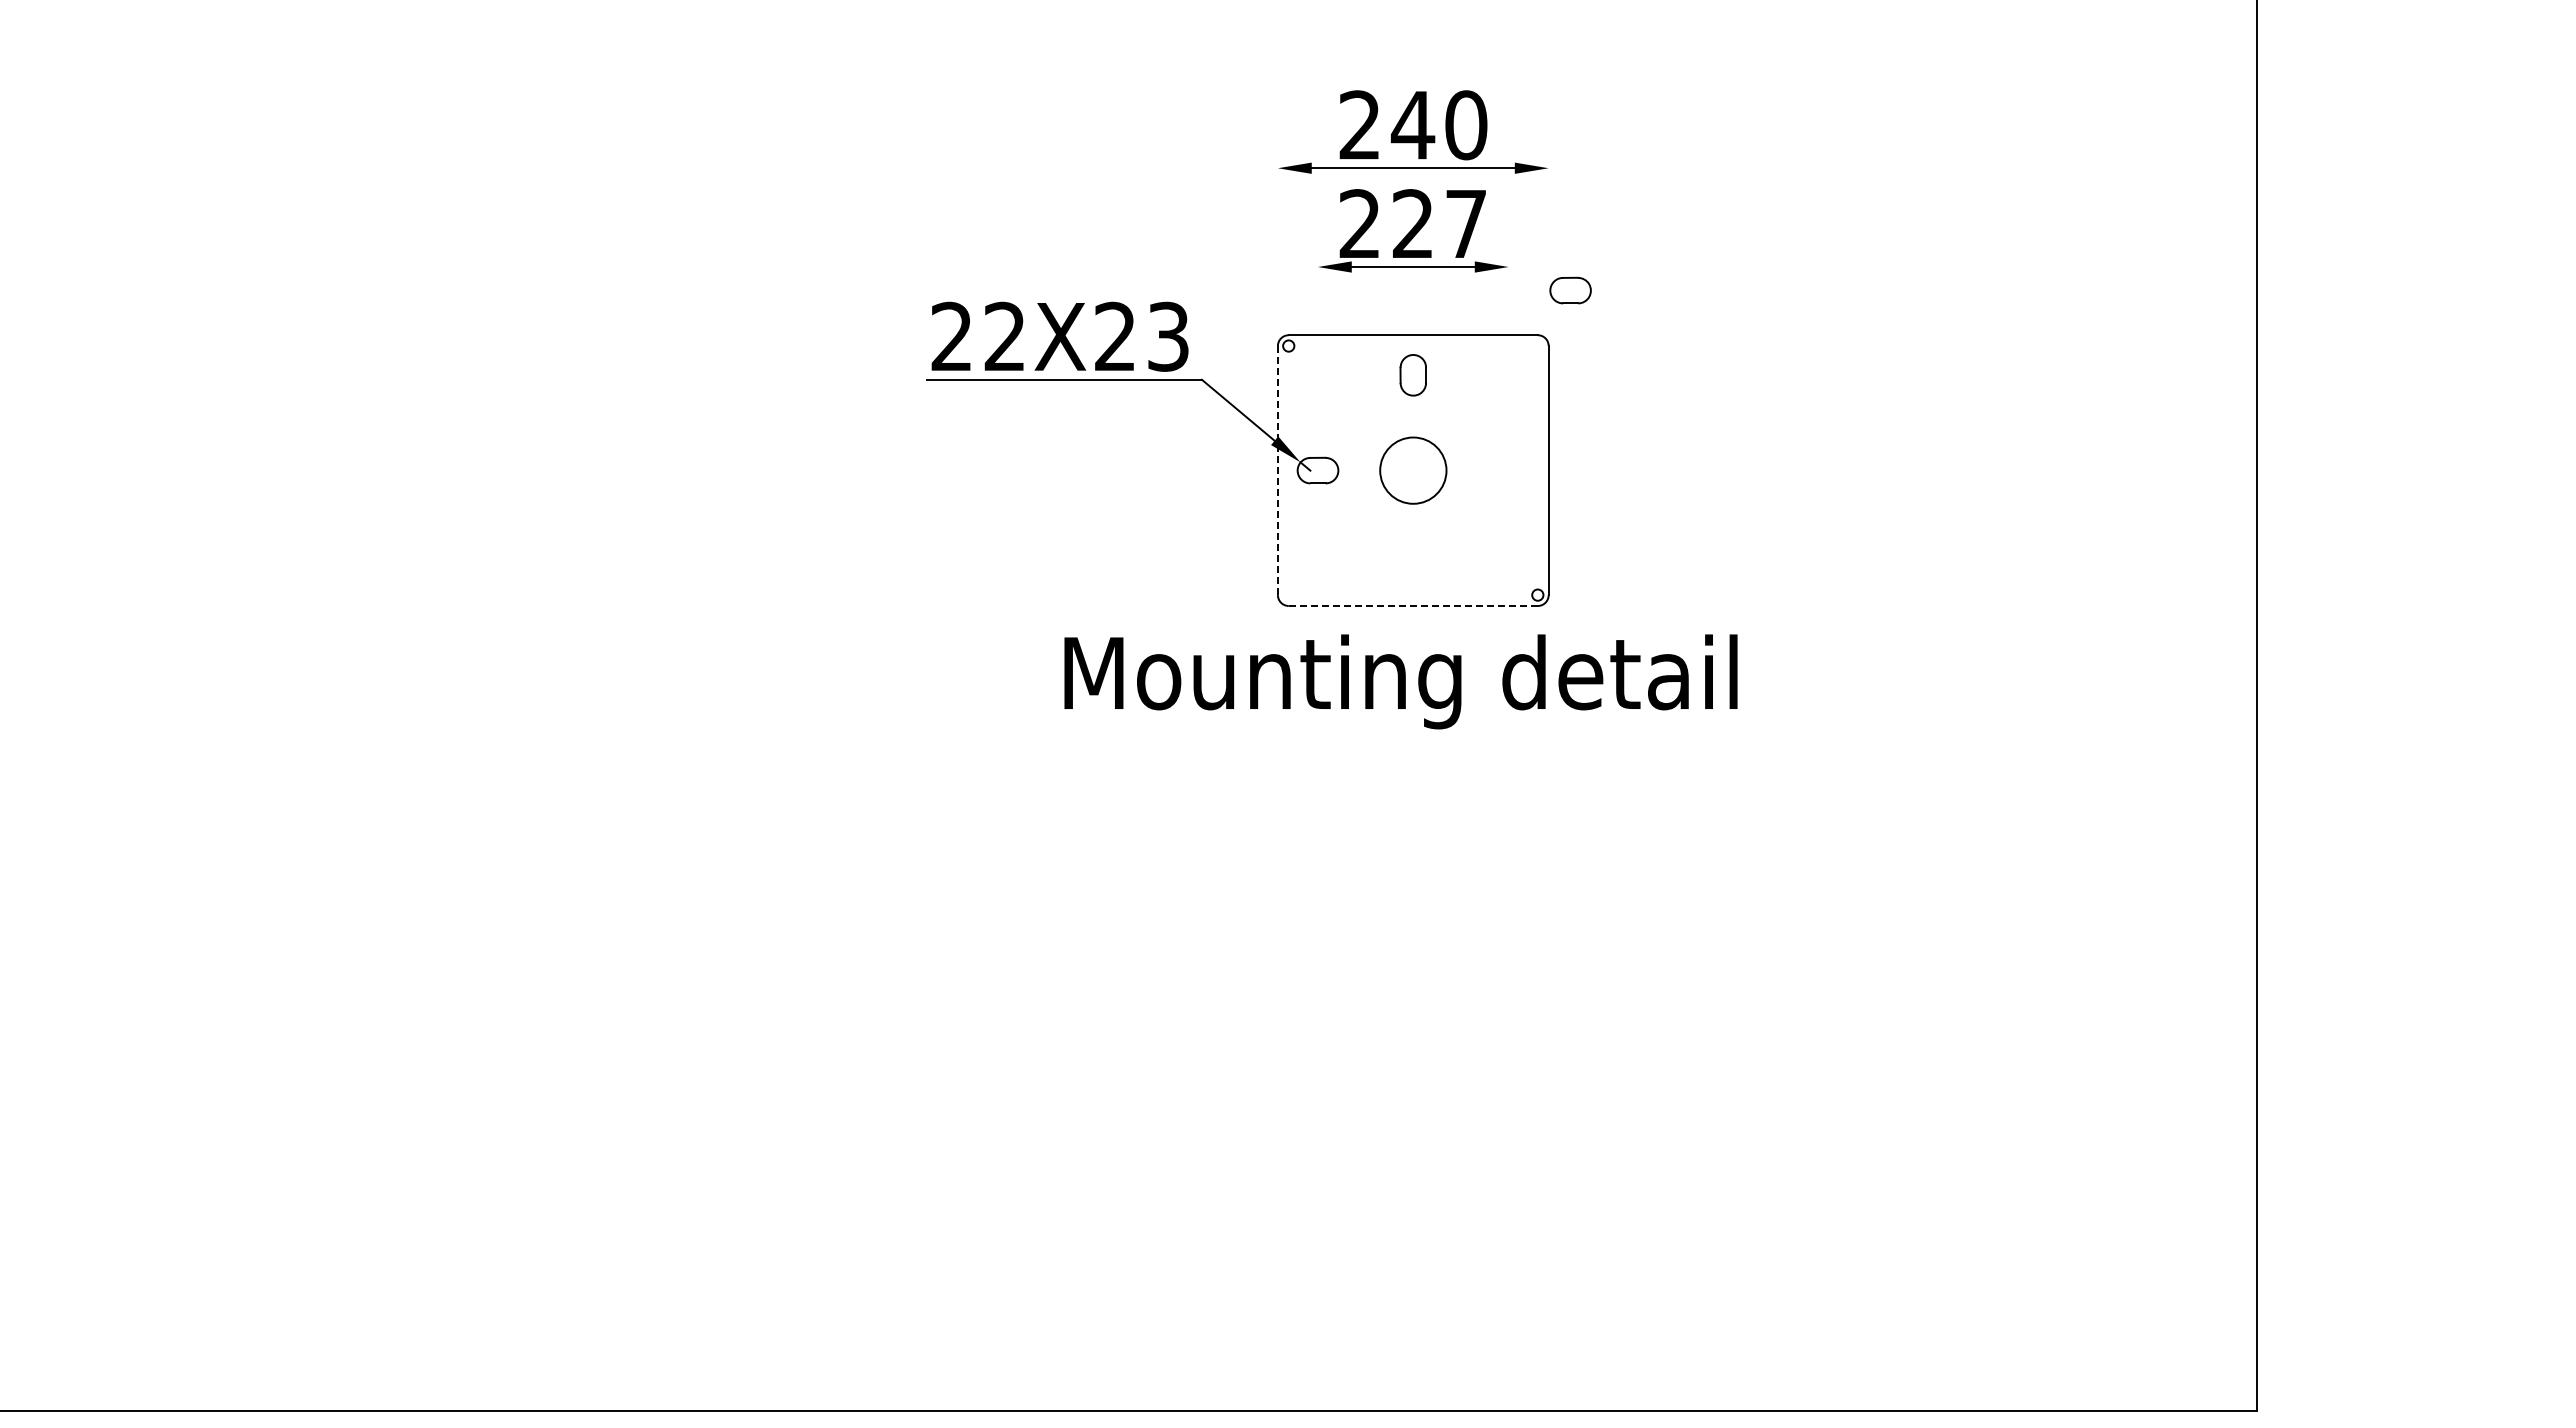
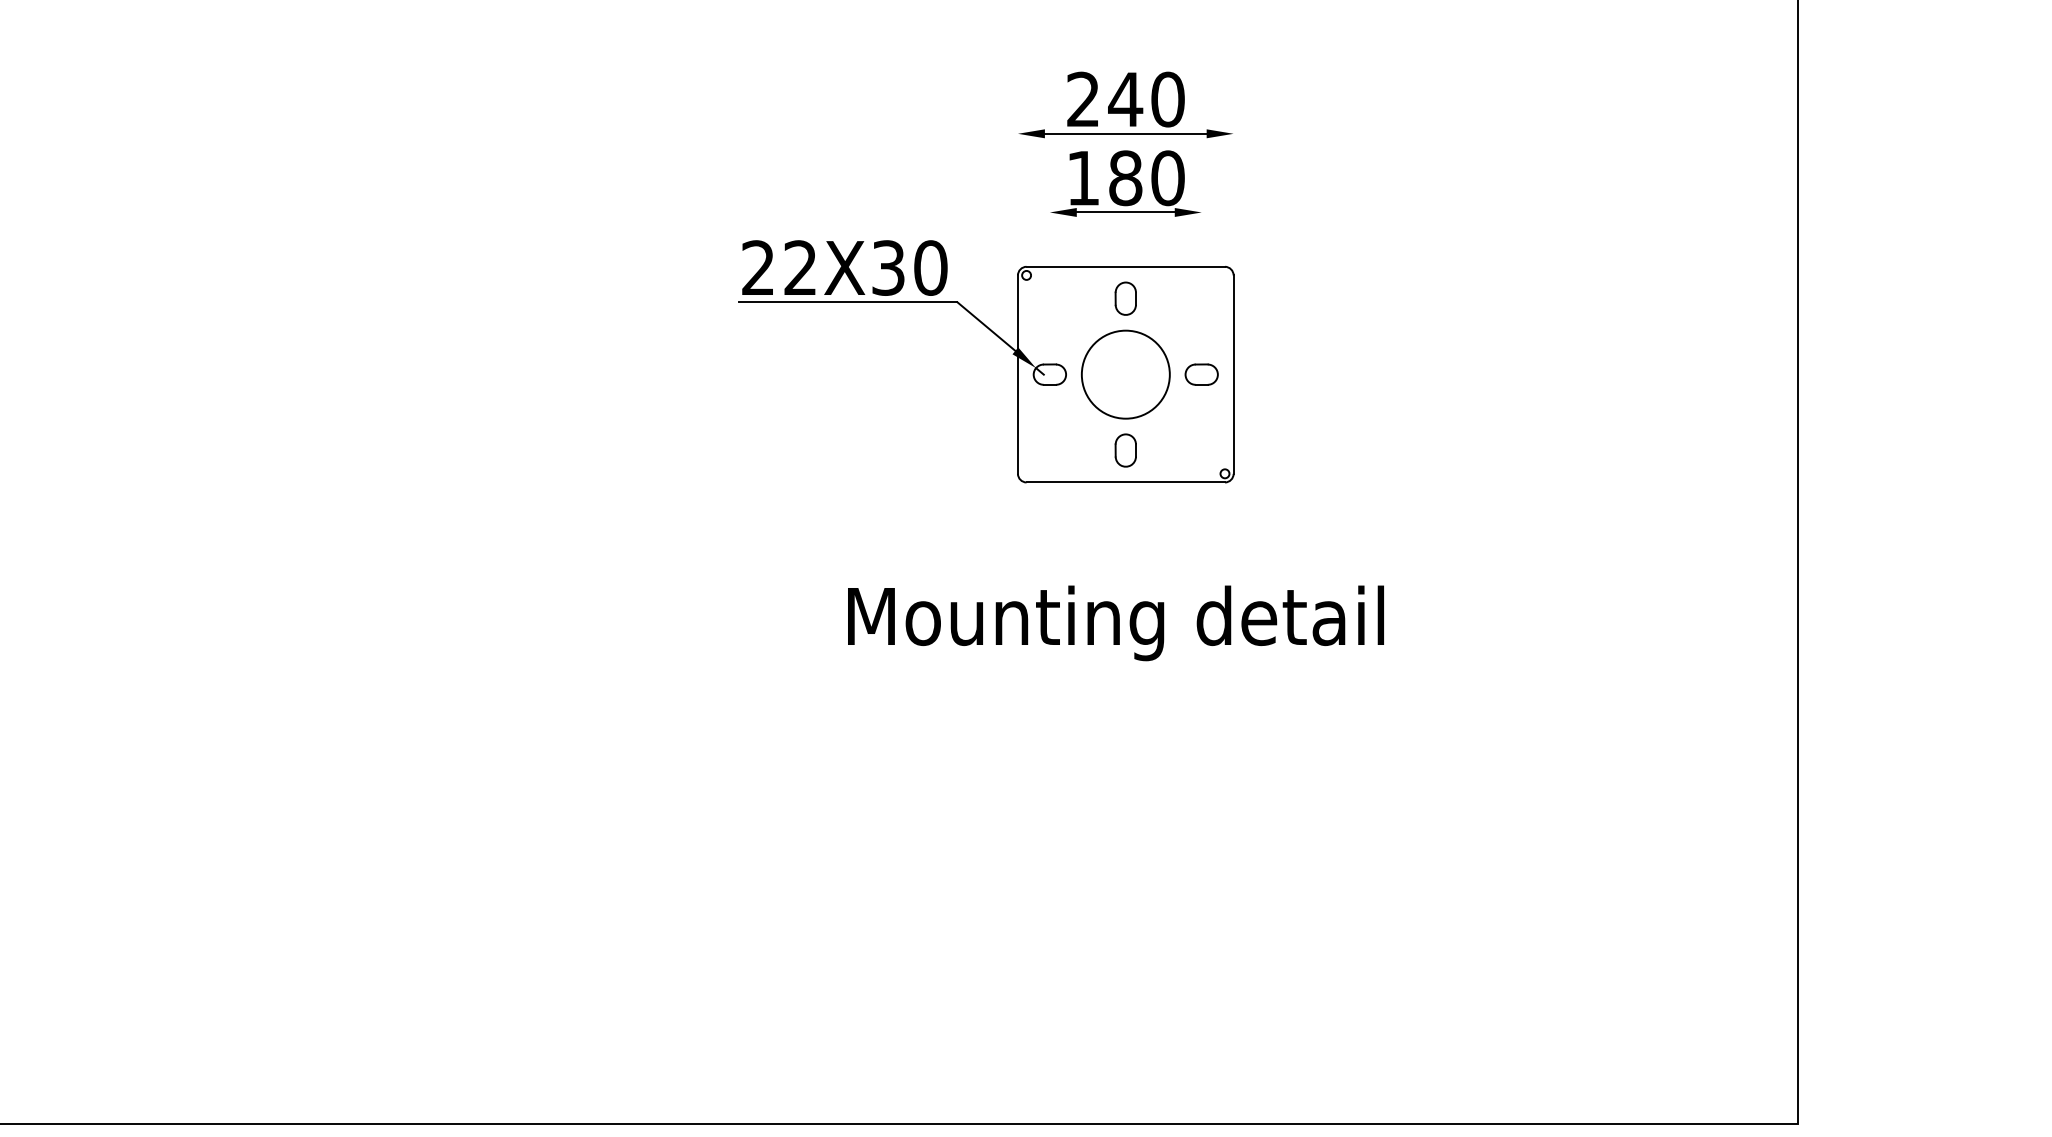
text: (1413, 224) -> (1125, 178), 227 -> 180
part: (1570, 290) -> (1201, 374), moved
text: (1142, 336) -> (910, 267), 22X23 -> 22X30
line: (1277, 470) -> (1017, 374), dashed -> solid
circle: (1413, 470) -> (1125, 374), size x1.67
part: (1412, 565) -> (1125, 450), added
line: (1413, 605) -> (1125, 482), dashed -> solid
text: (1400, 681) -> (1115, 623), moved

